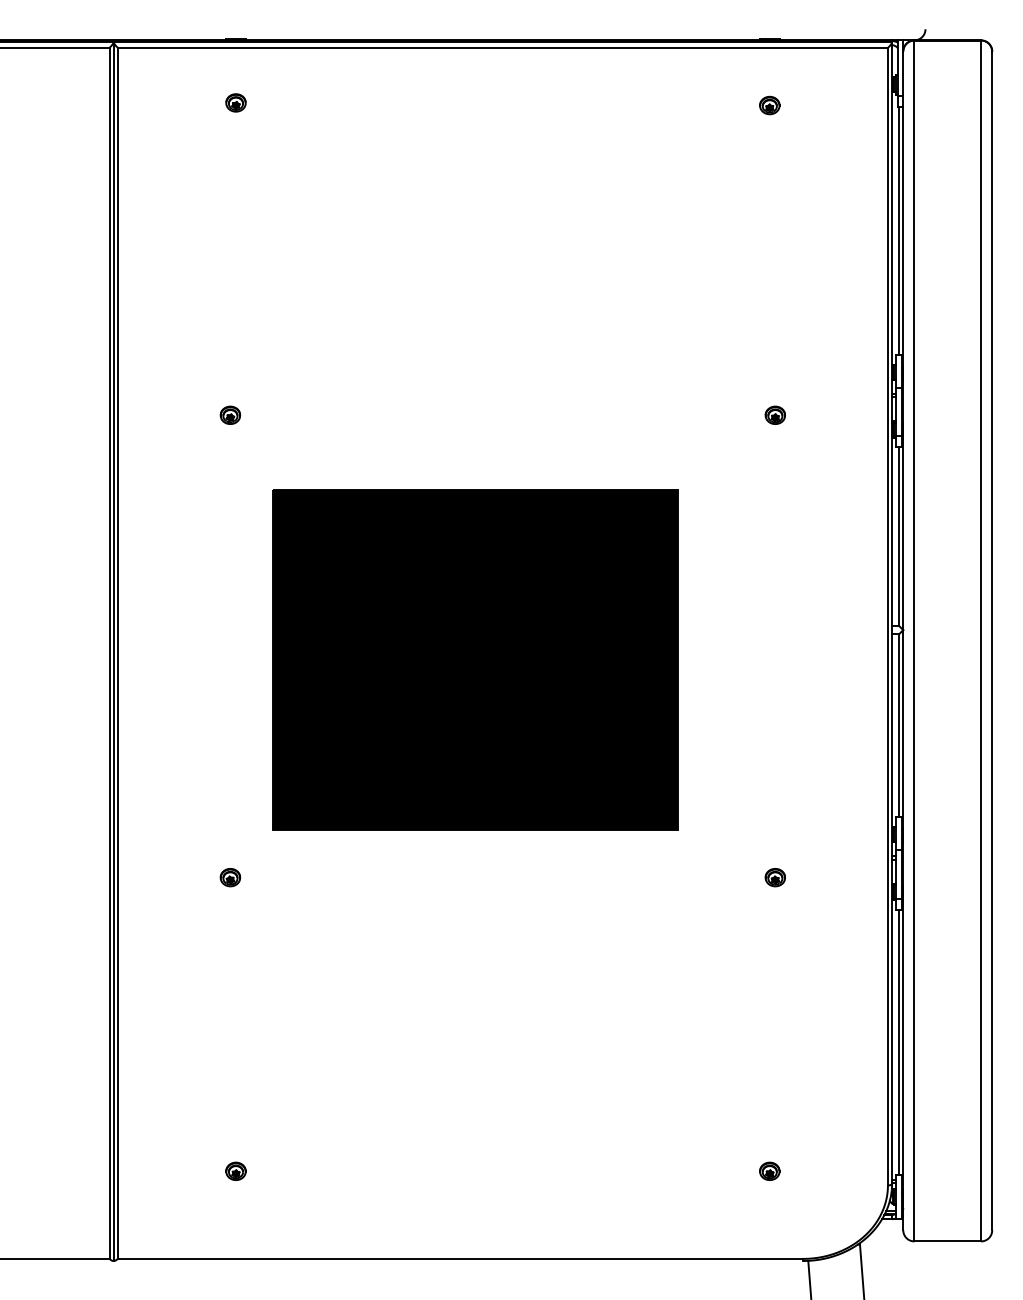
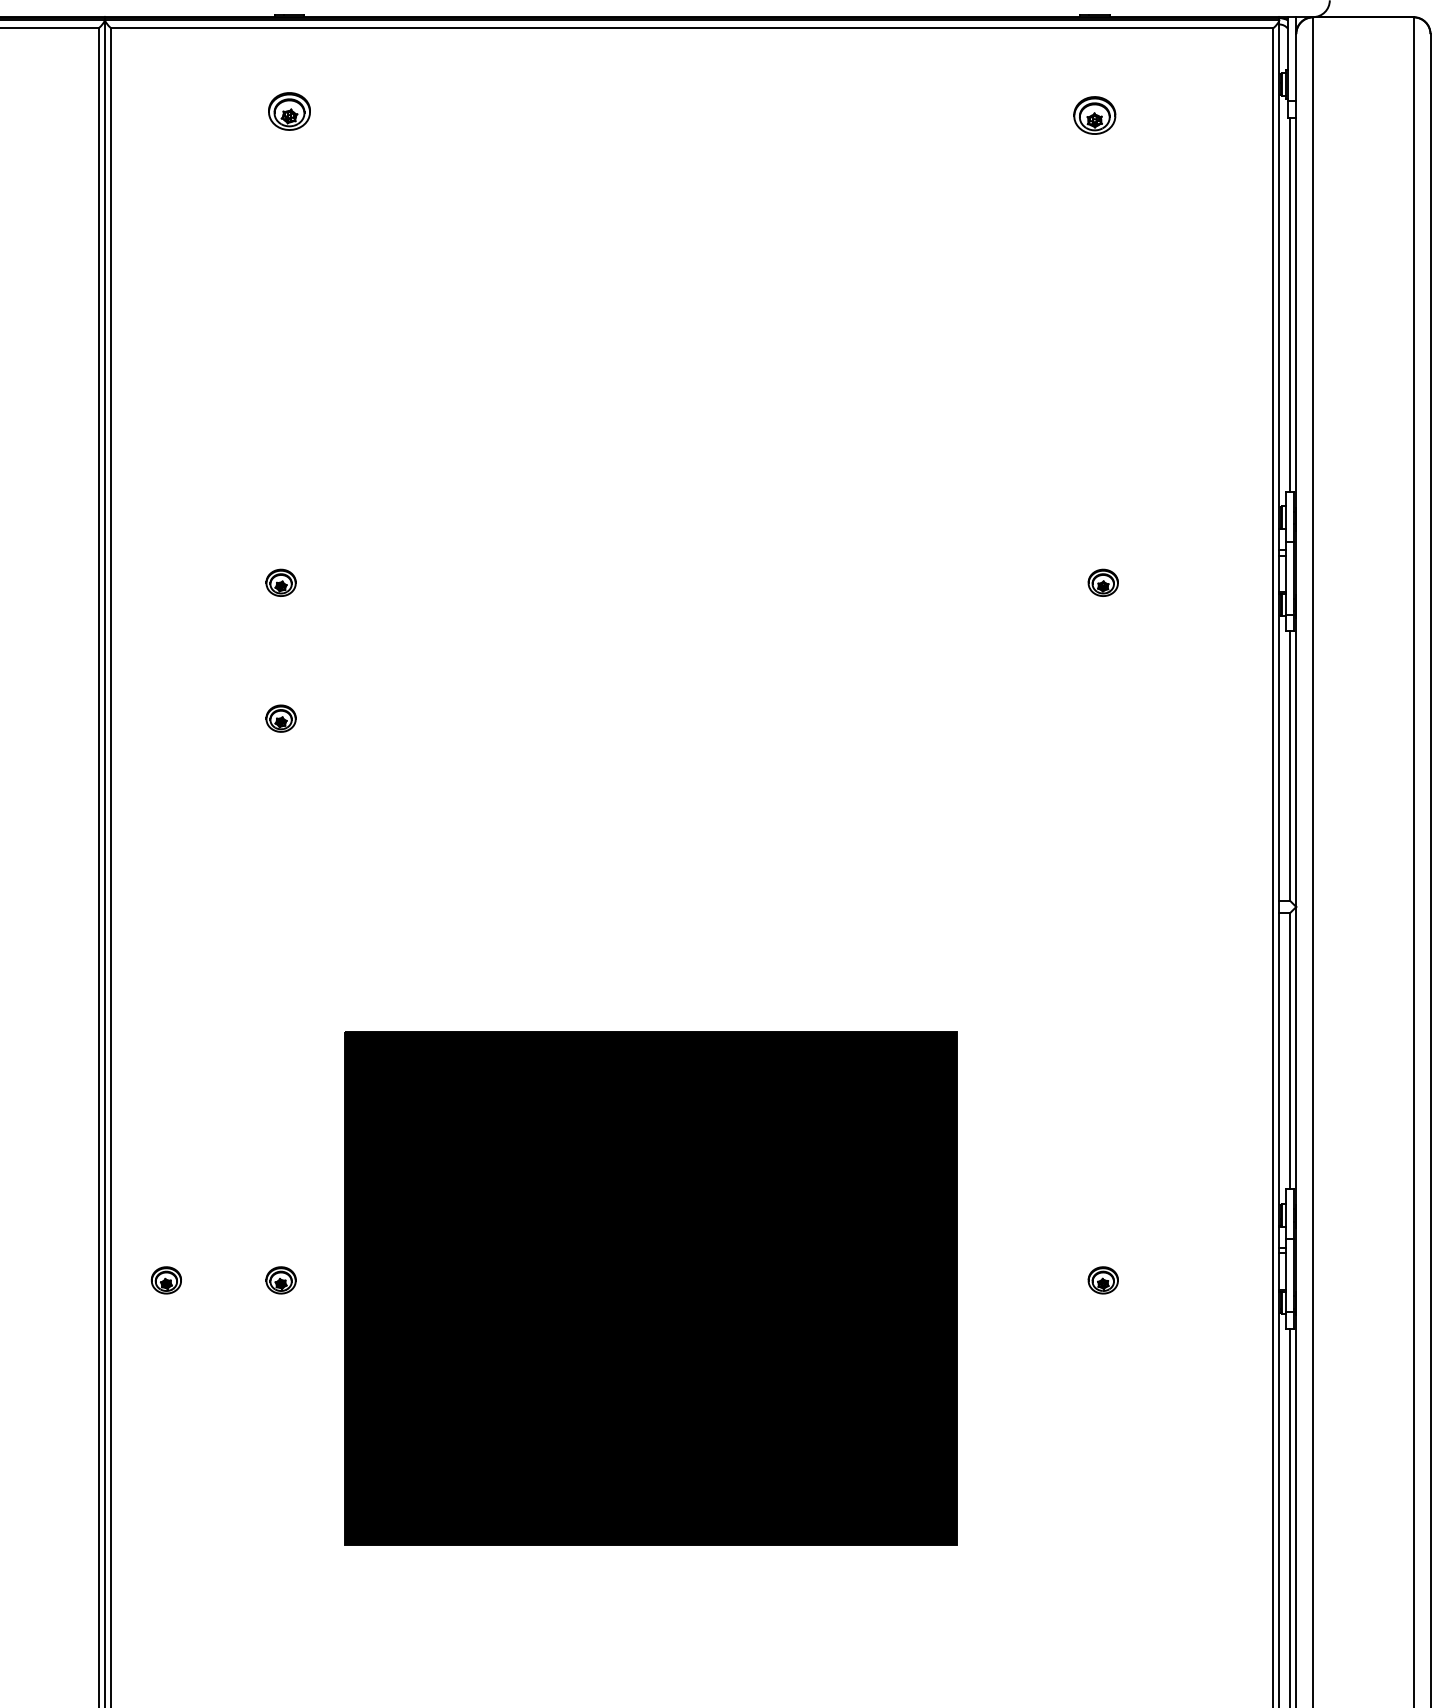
part: (235, 102) -> (288, 110), size x1.4
part: (769, 105) -> (1094, 115), size x1.4
part: (230, 504) -> (281, 717), added
part: (475, 659) -> (650, 1287), moved
part: (154, 877) -> (166, 1280), added

